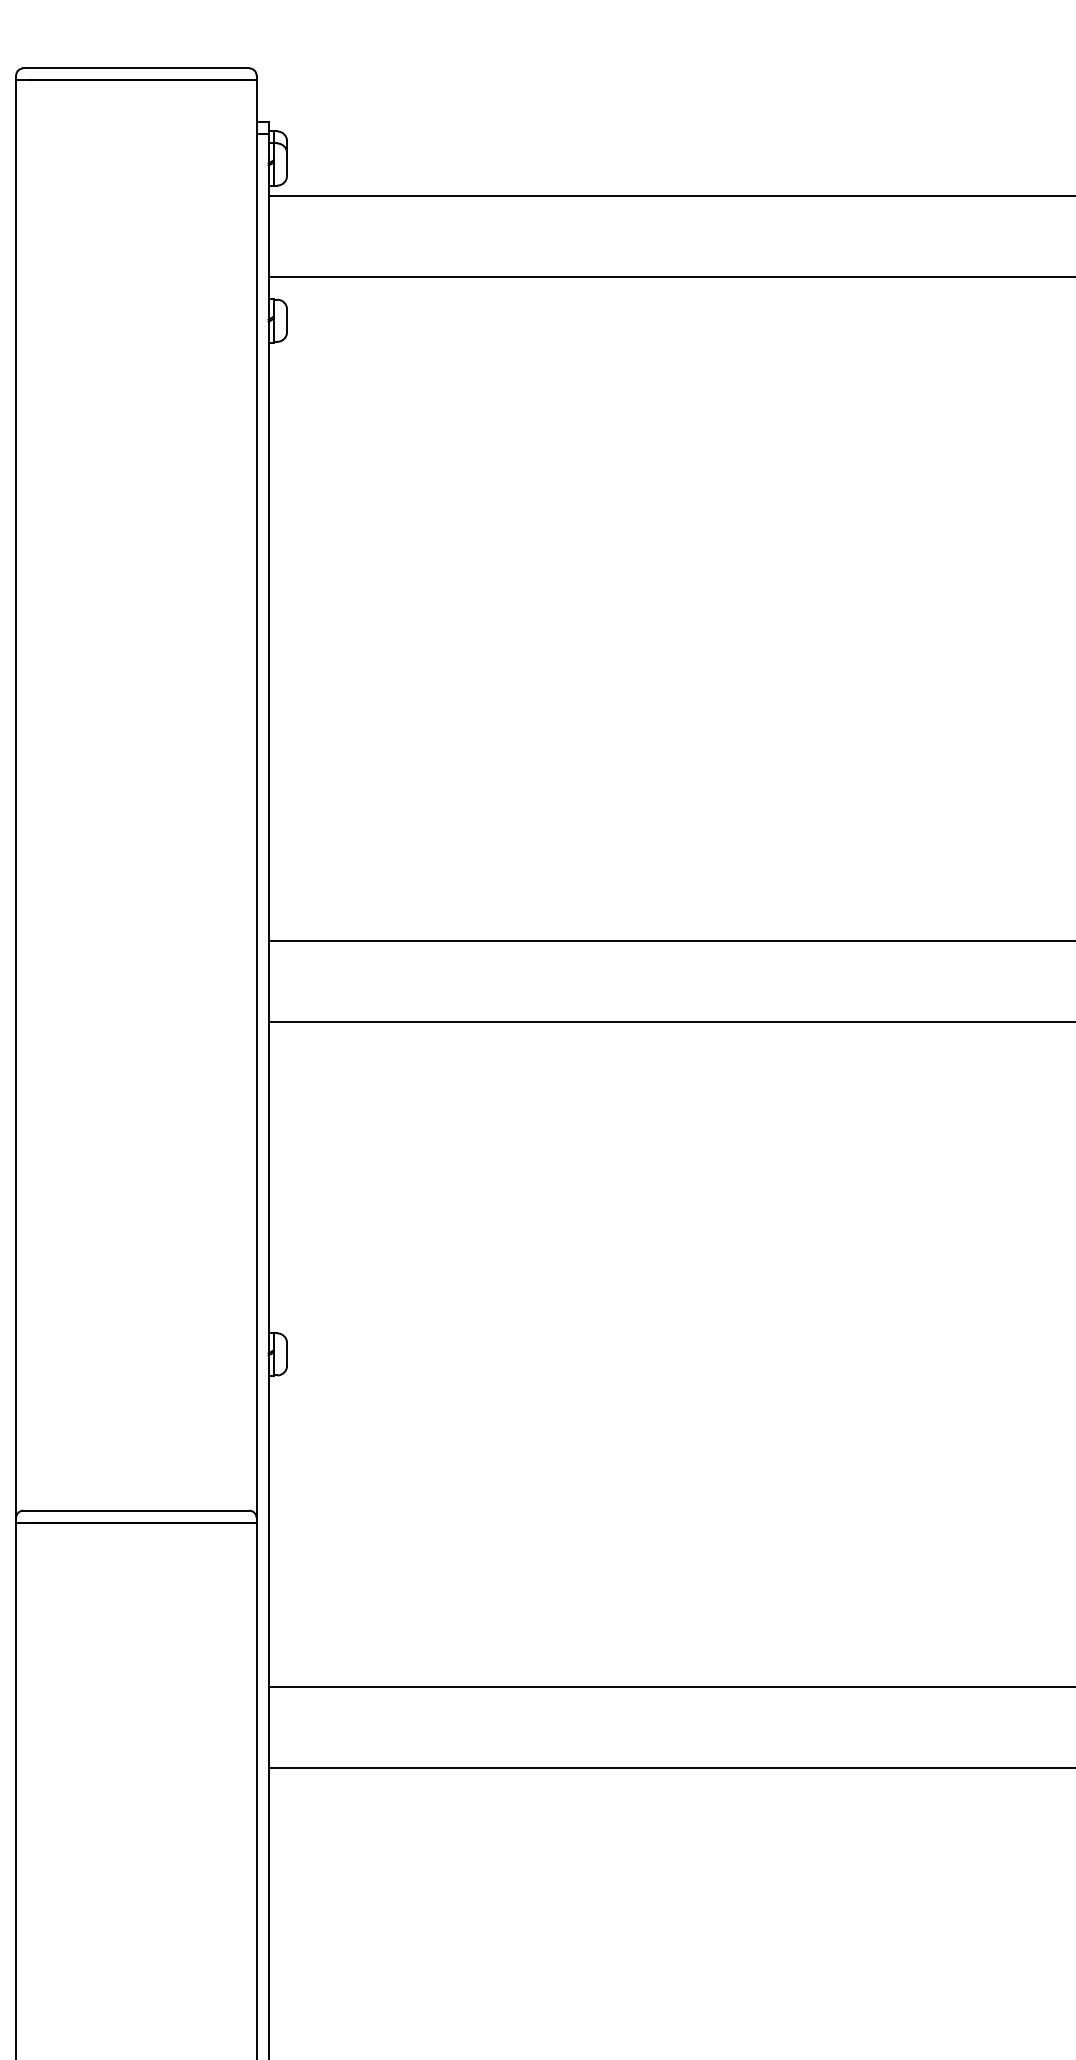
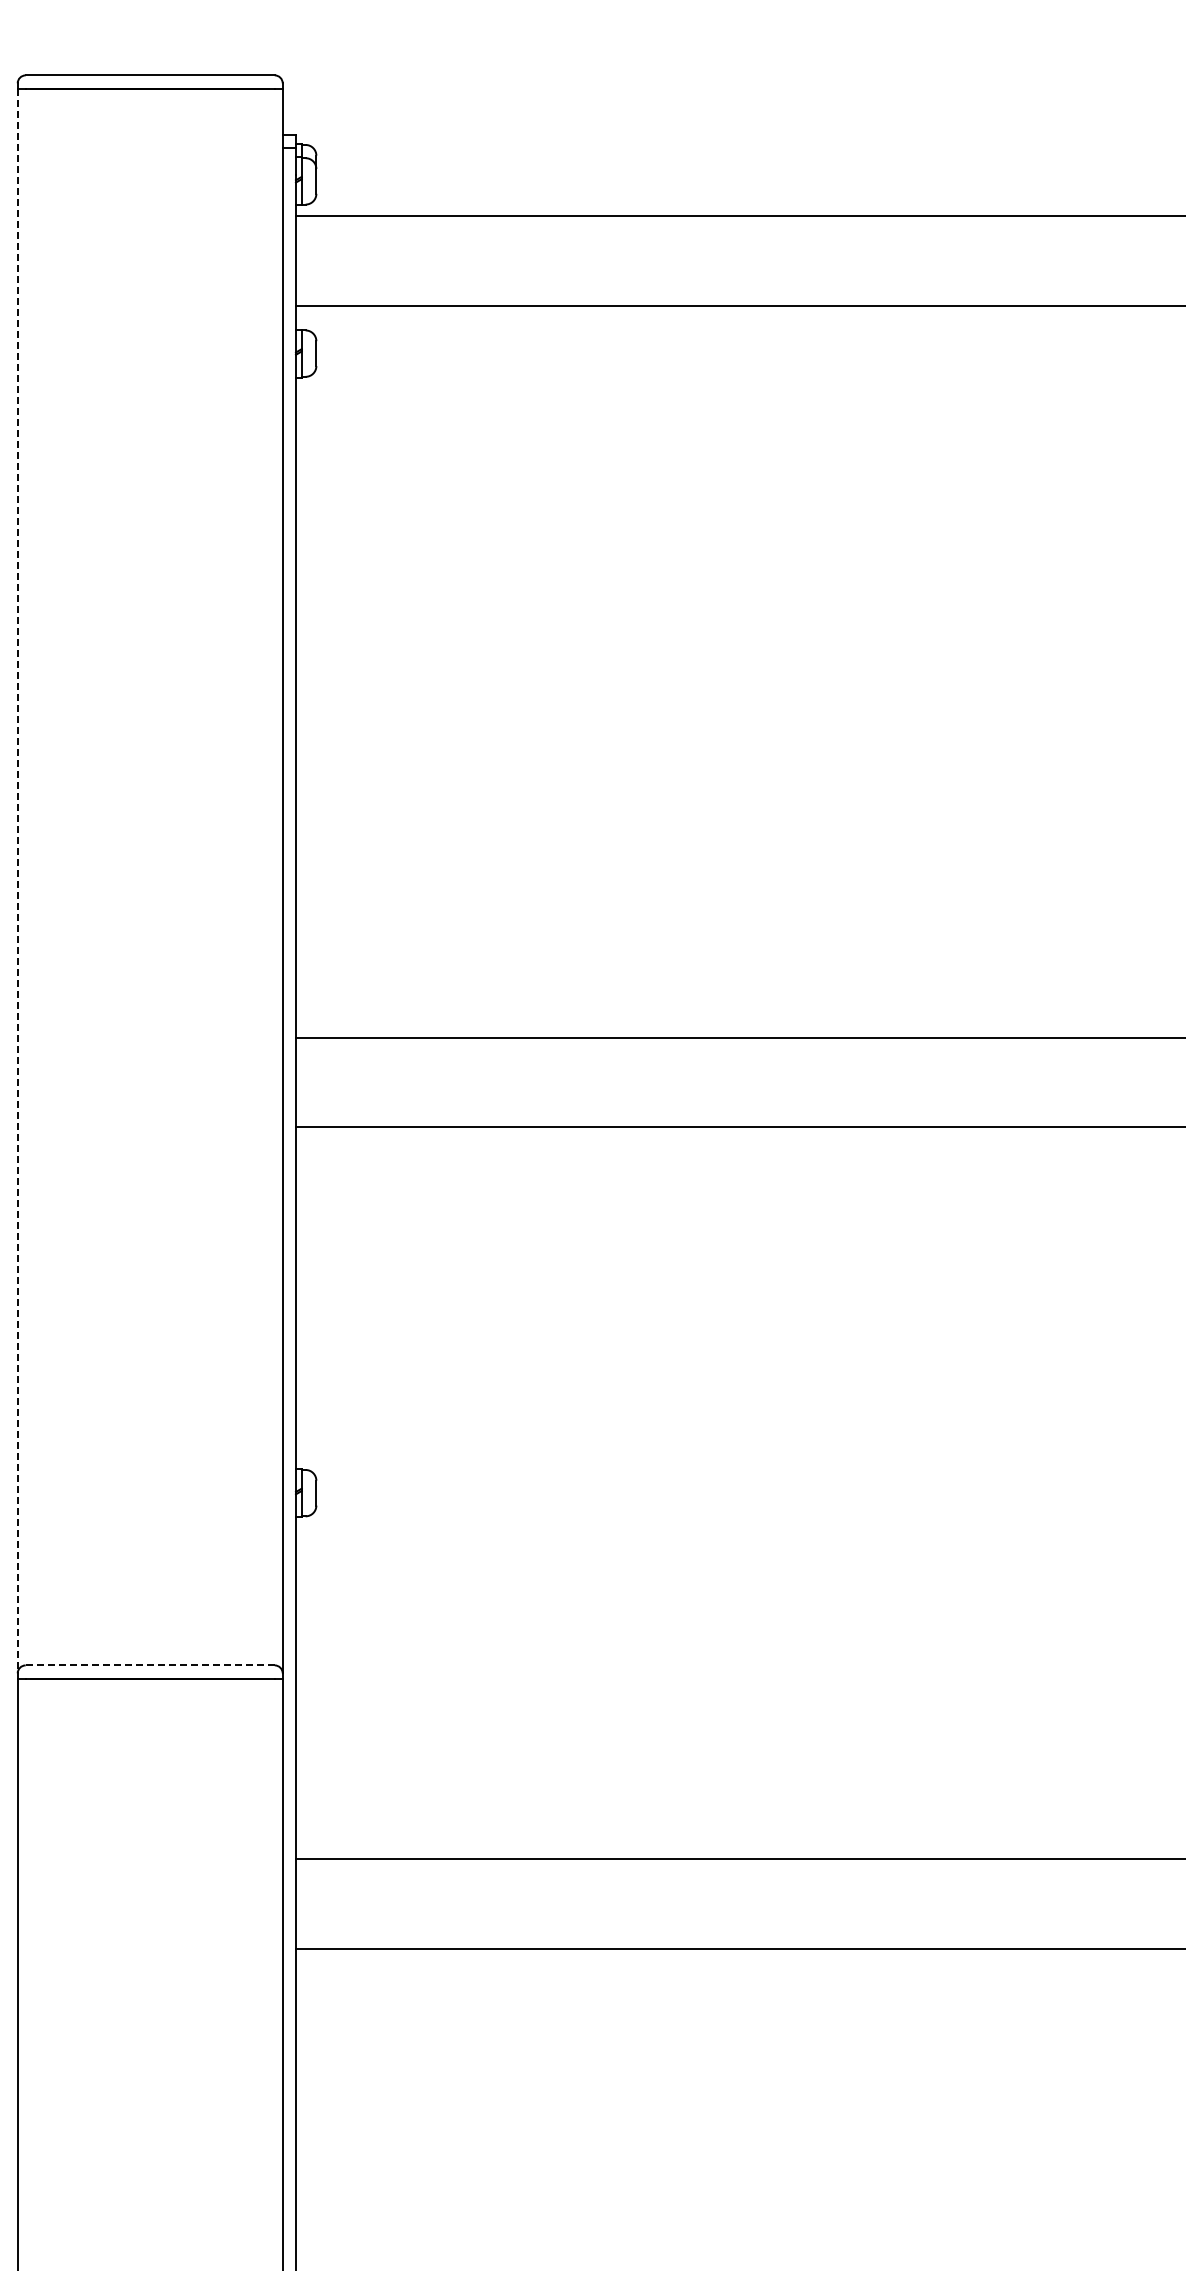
line: (15, 799) -> (17, 881), solid -> dashed
line: (136, 1510) -> (150, 1665), solid -> dashed

